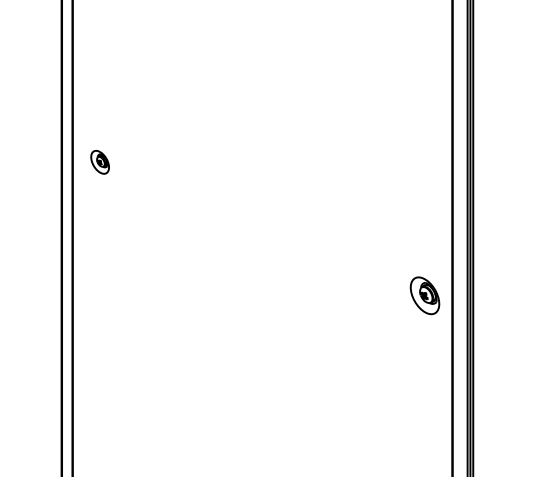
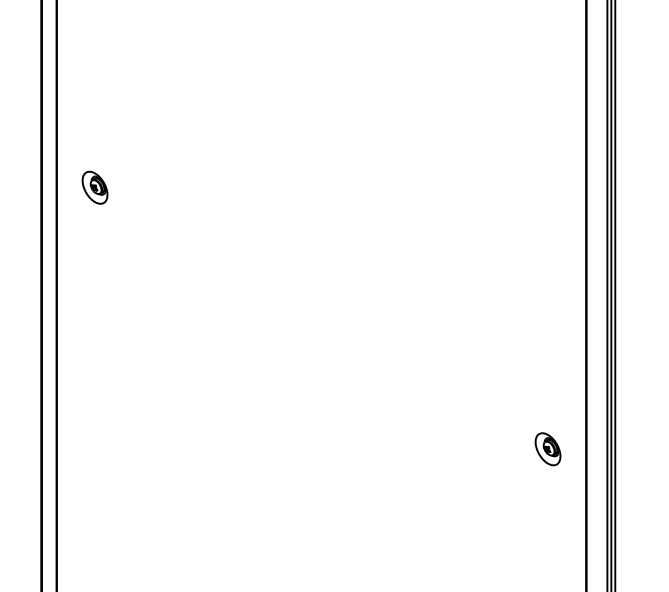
part: (99, 161) -> (94, 186), moved
part: (424, 295) -> (547, 448), size x0.62

